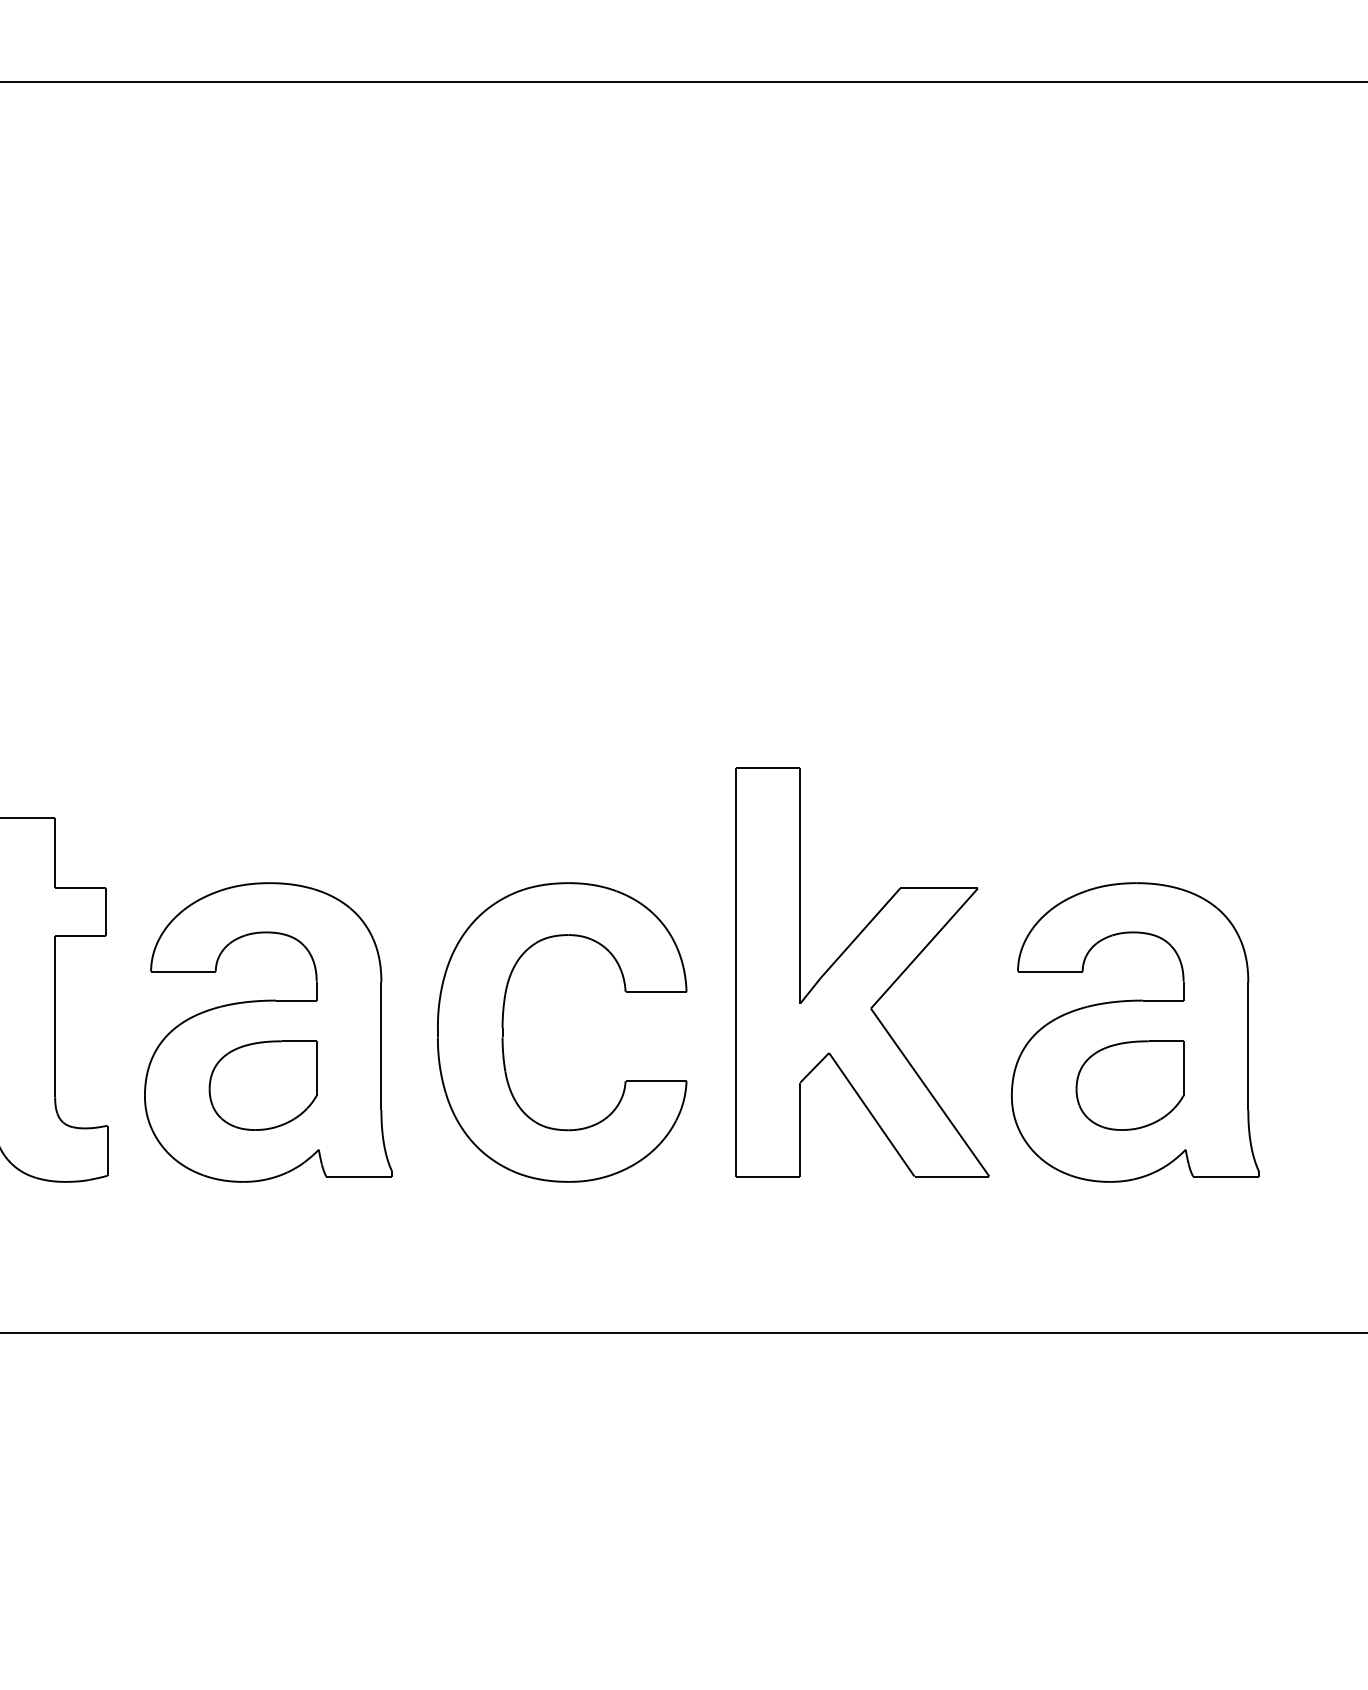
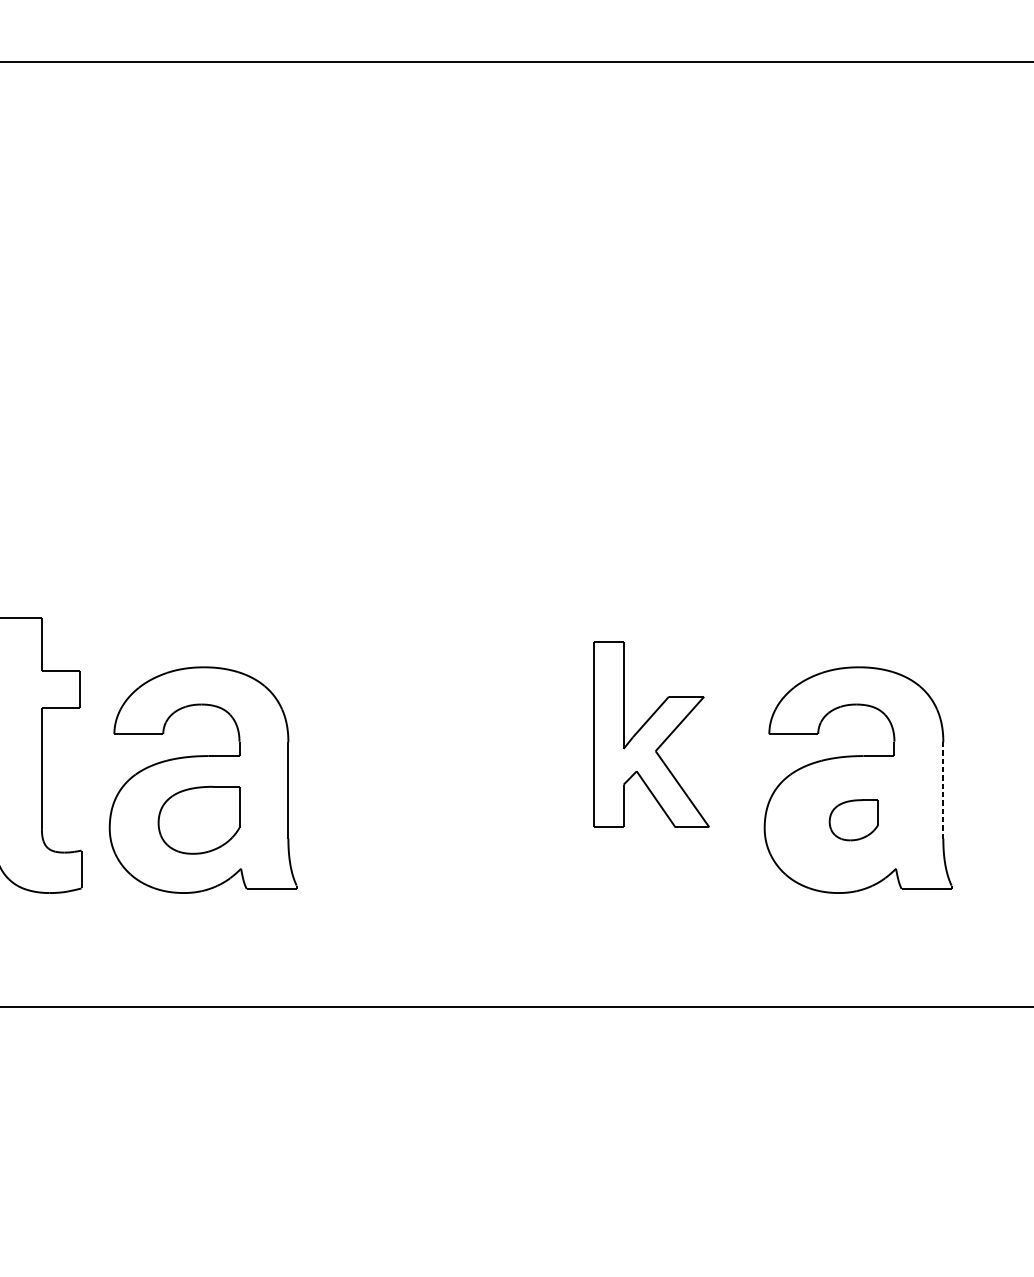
part: (862, 972) -> (651, 734), size x0.6
part: (503, 1032) -> (380, 780), removed
line: (1248, 1046) -> (943, 790), solid -> dashed
part: (1129, 1085) -> (853, 820), size x0.6

